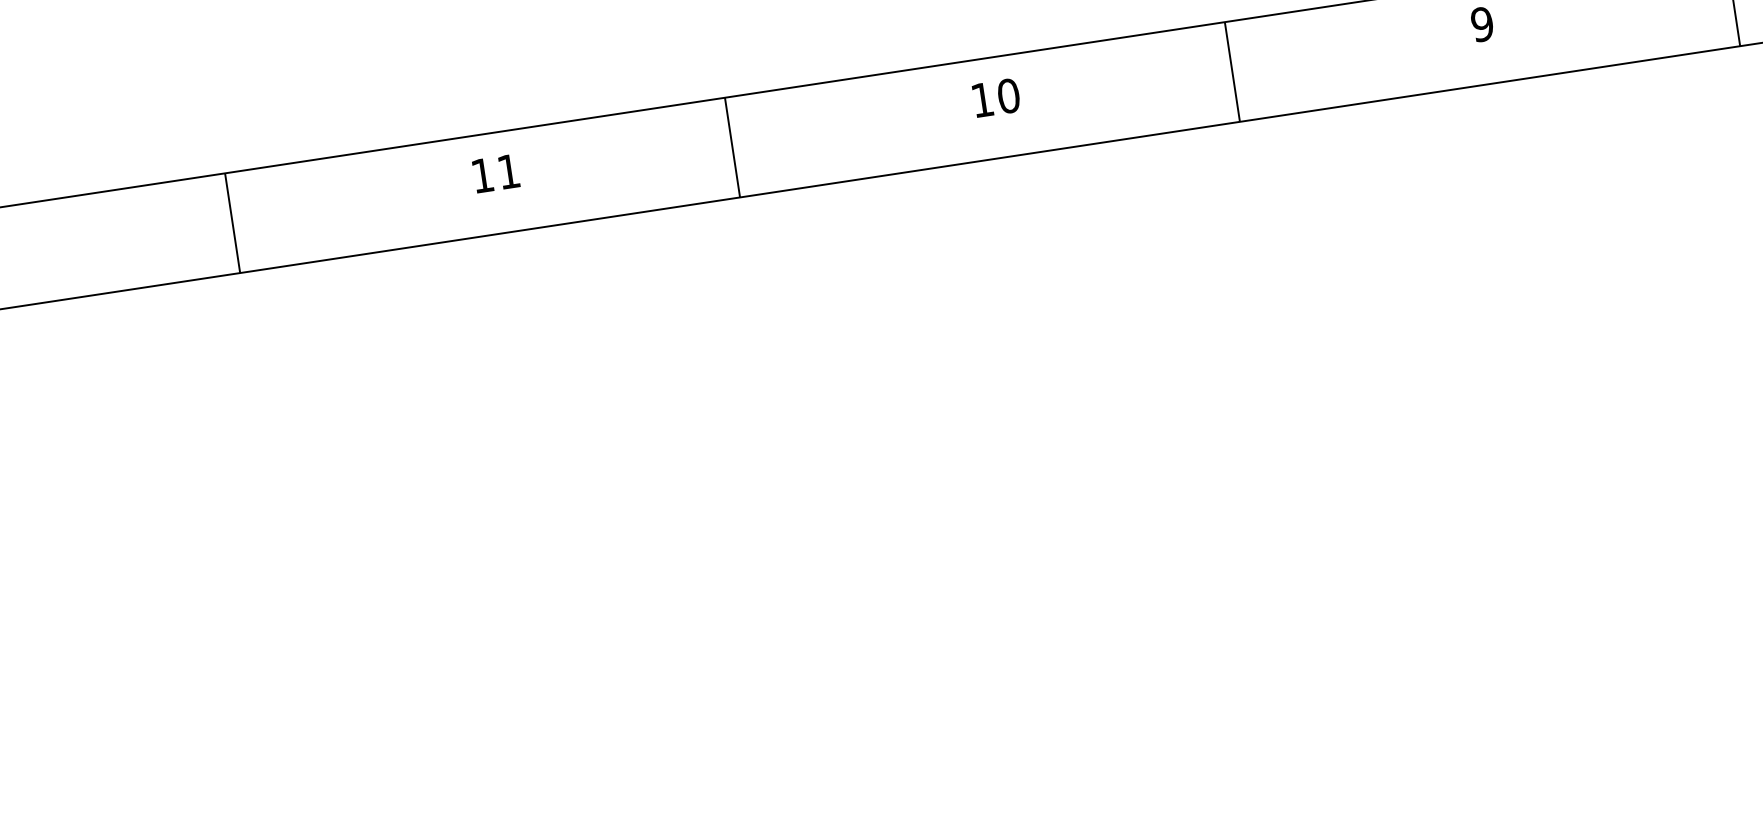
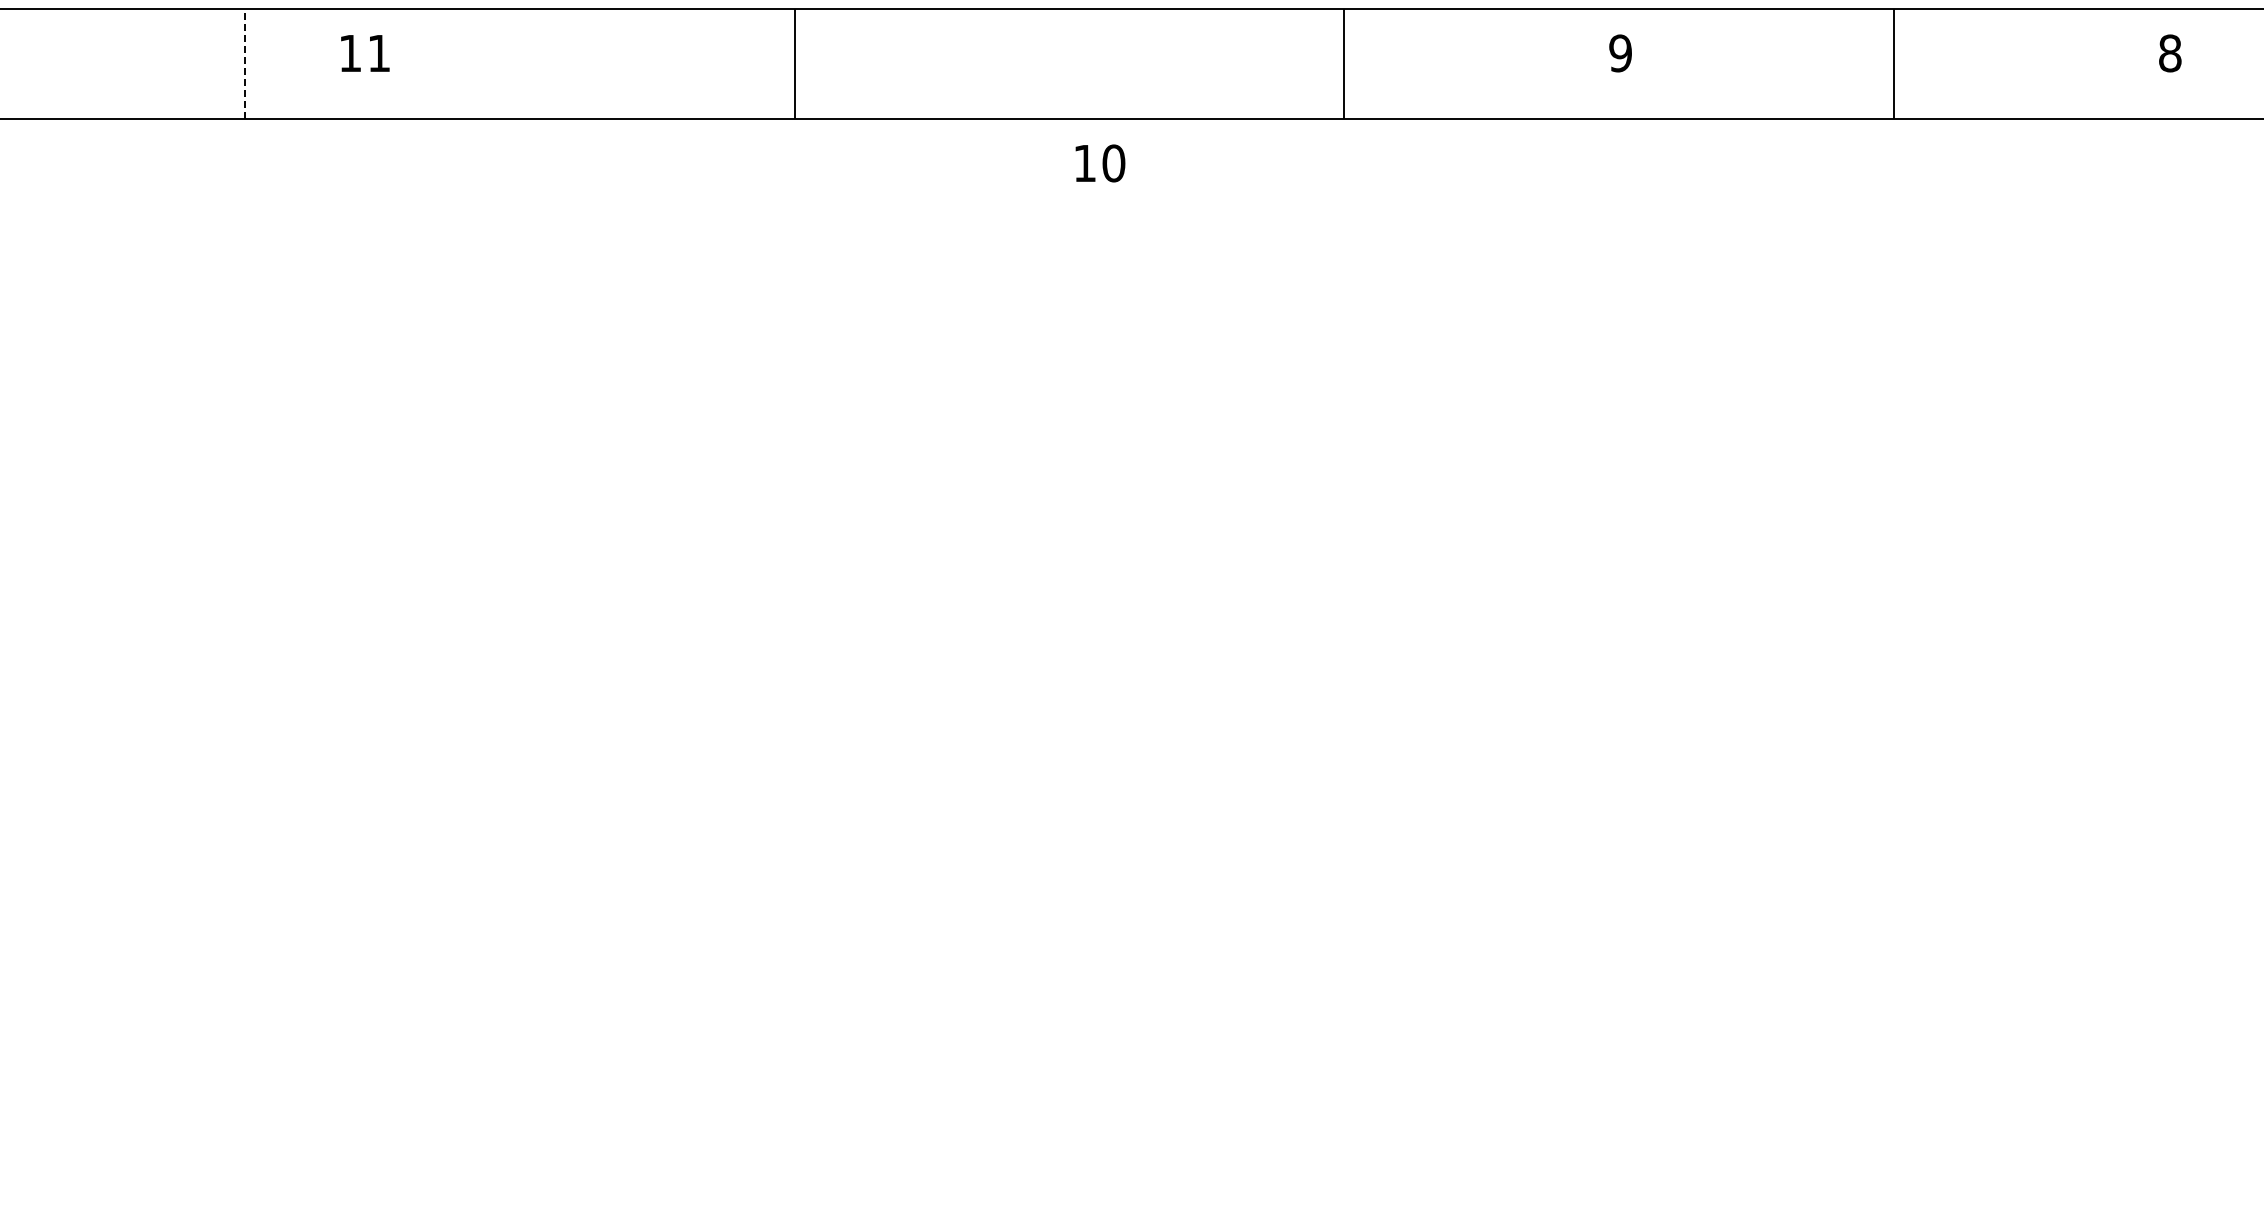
text: (996, 97) -> (1100, 163), moved
text: (496, 173) -> (365, 53), moved
line: (233, 222) -> (245, 63), solid -> dashed

